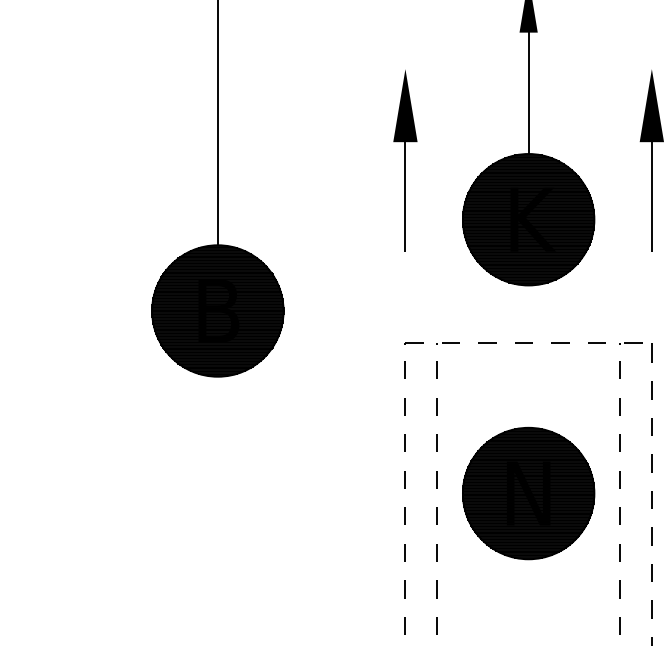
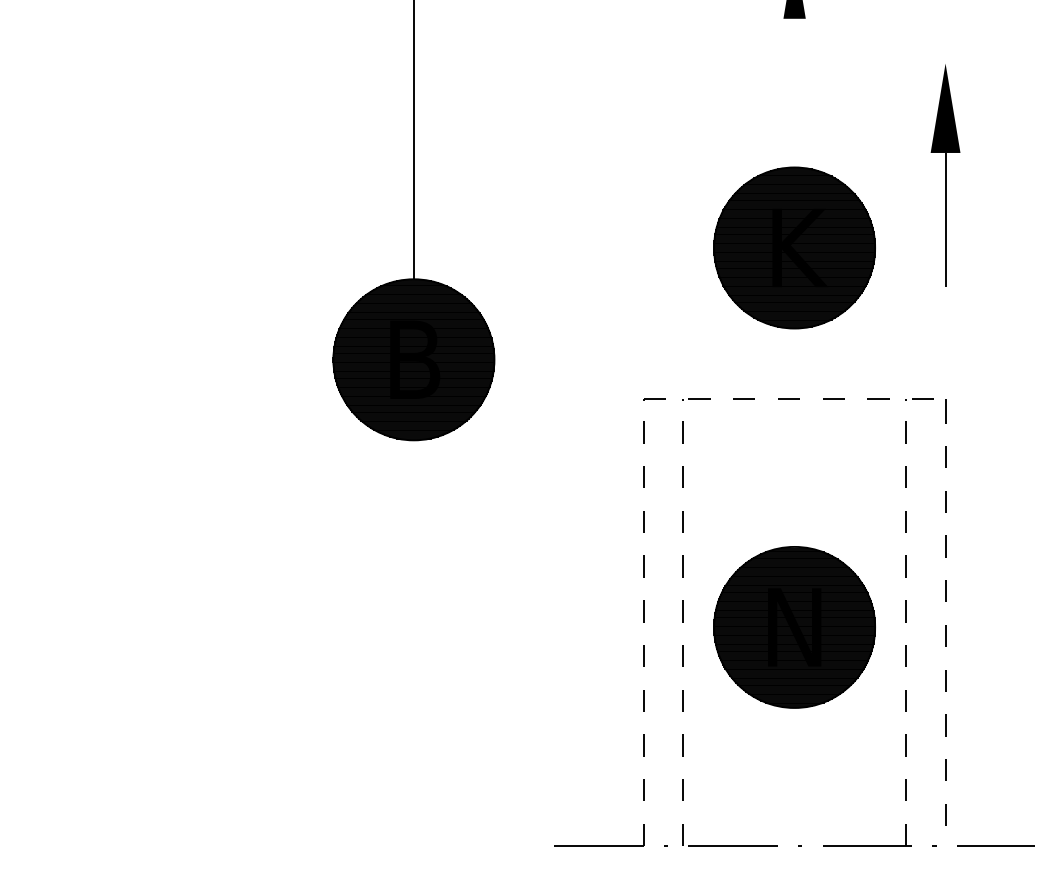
line: (528, 92) -> (794, 92), removed
part: (405, 160) -> (643, 175), removed
part: (528, 493) -> (794, 627), moved

